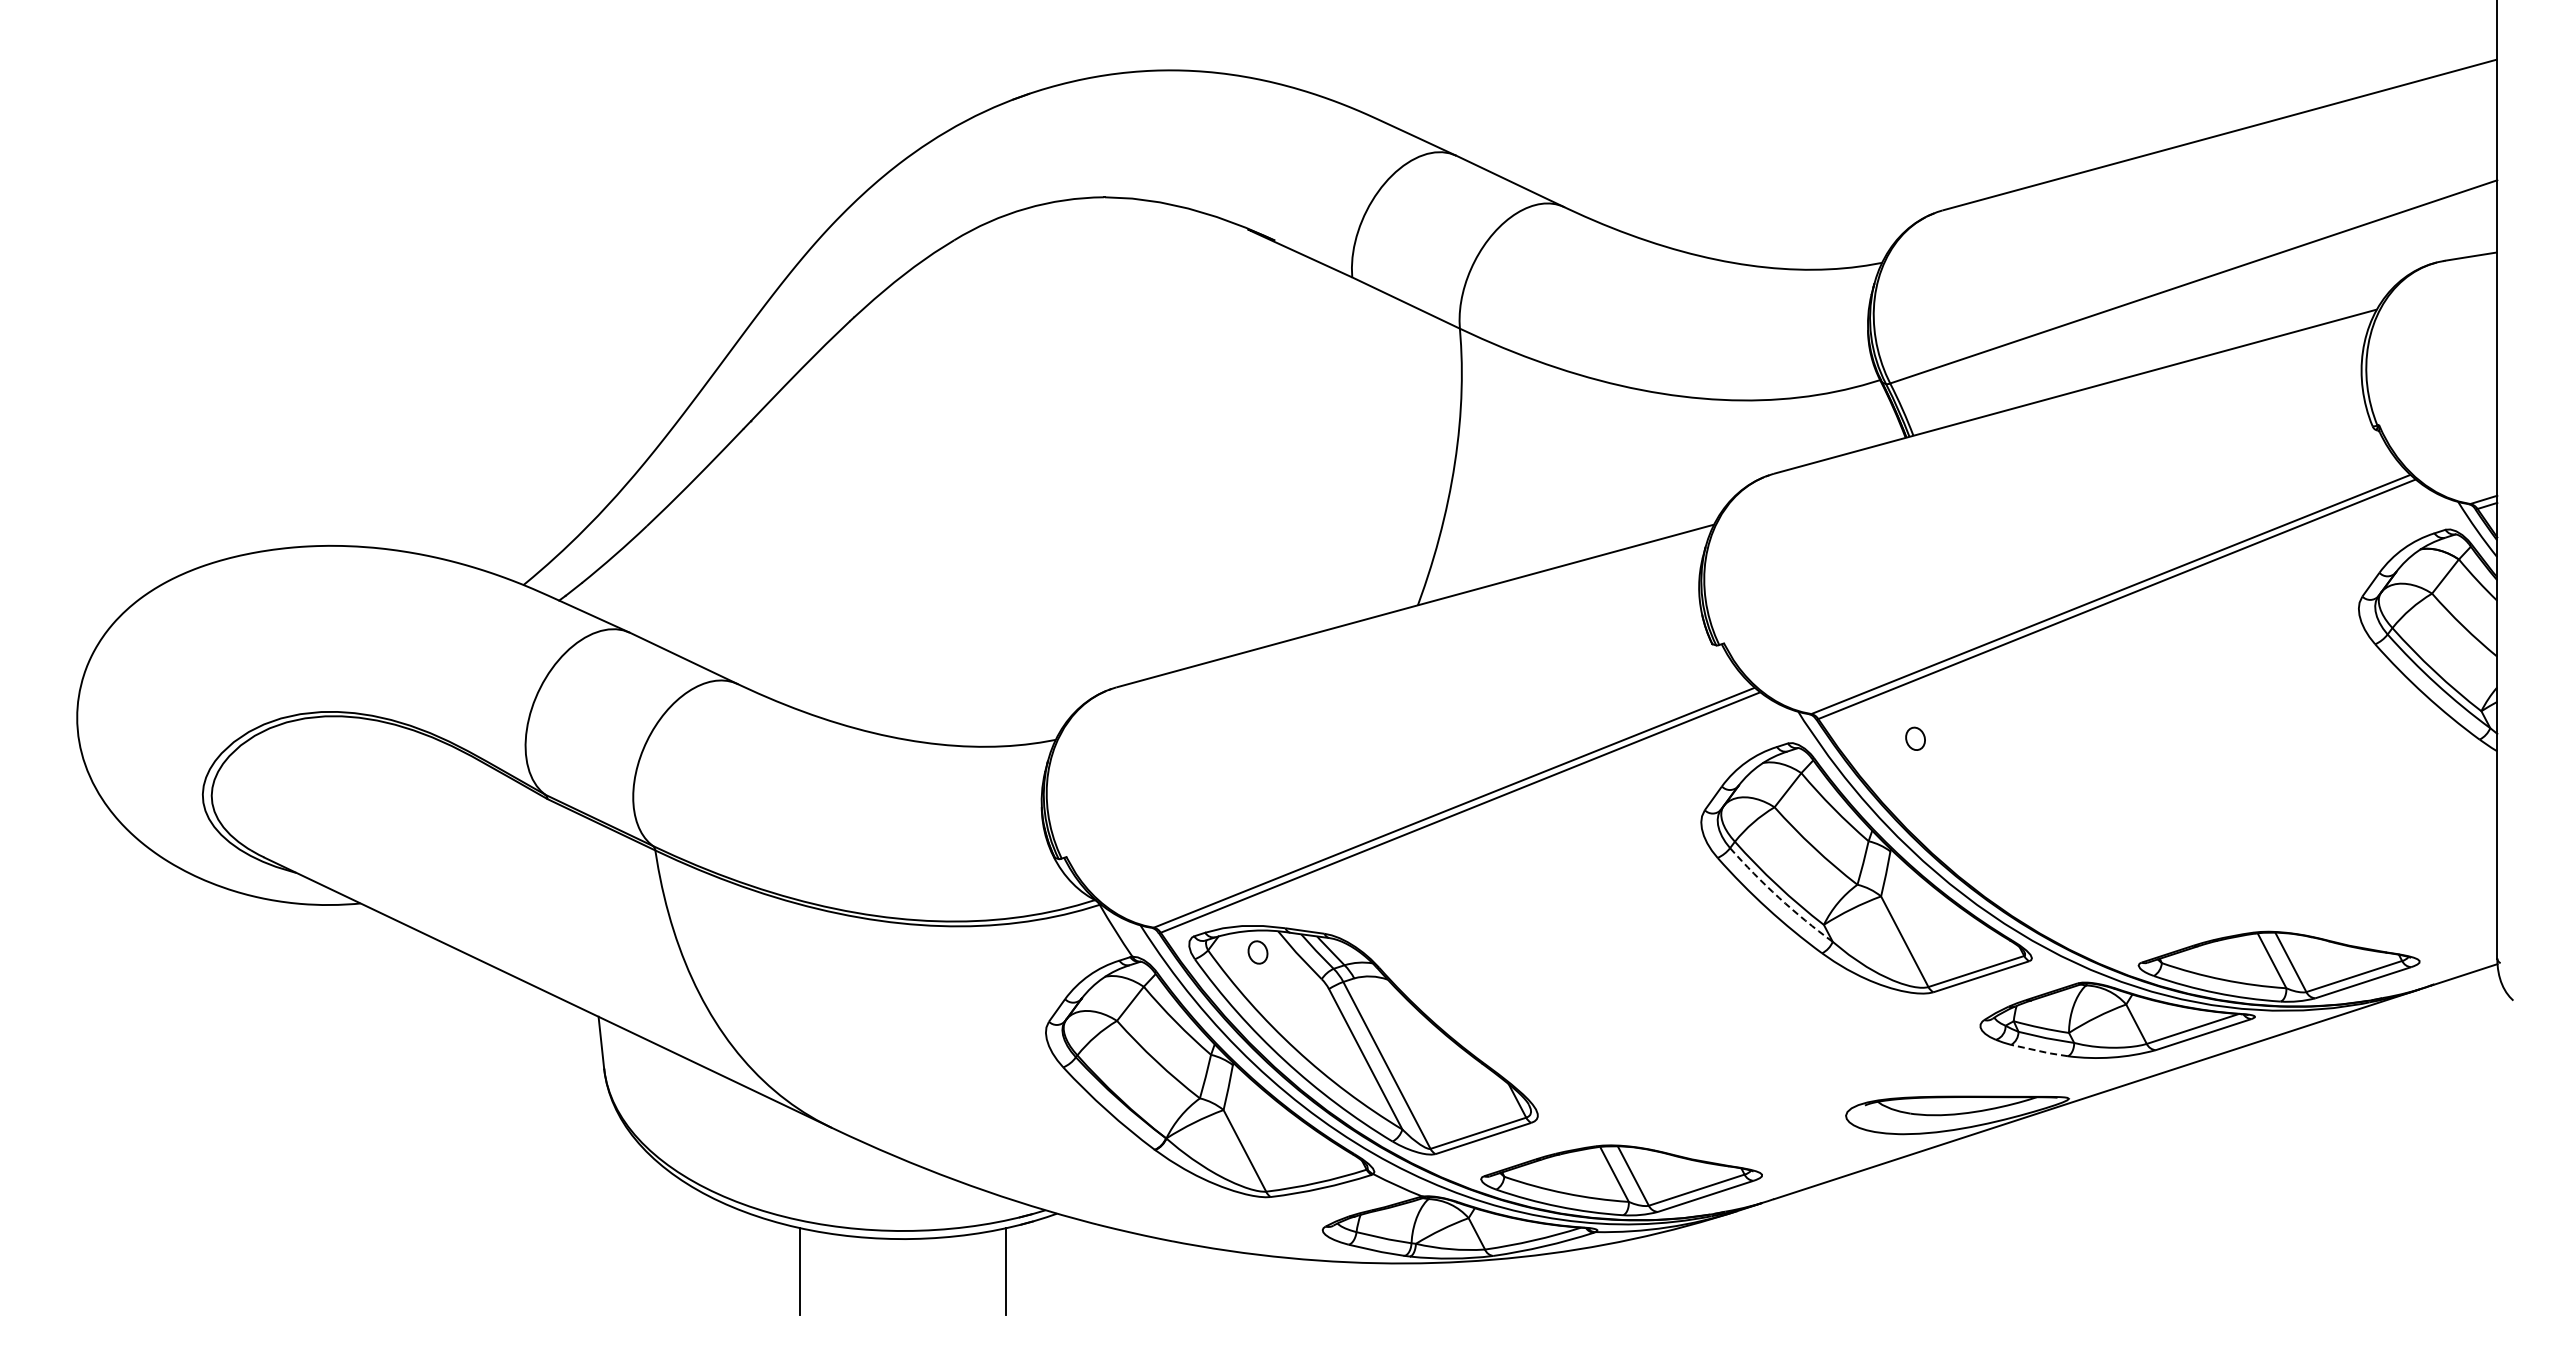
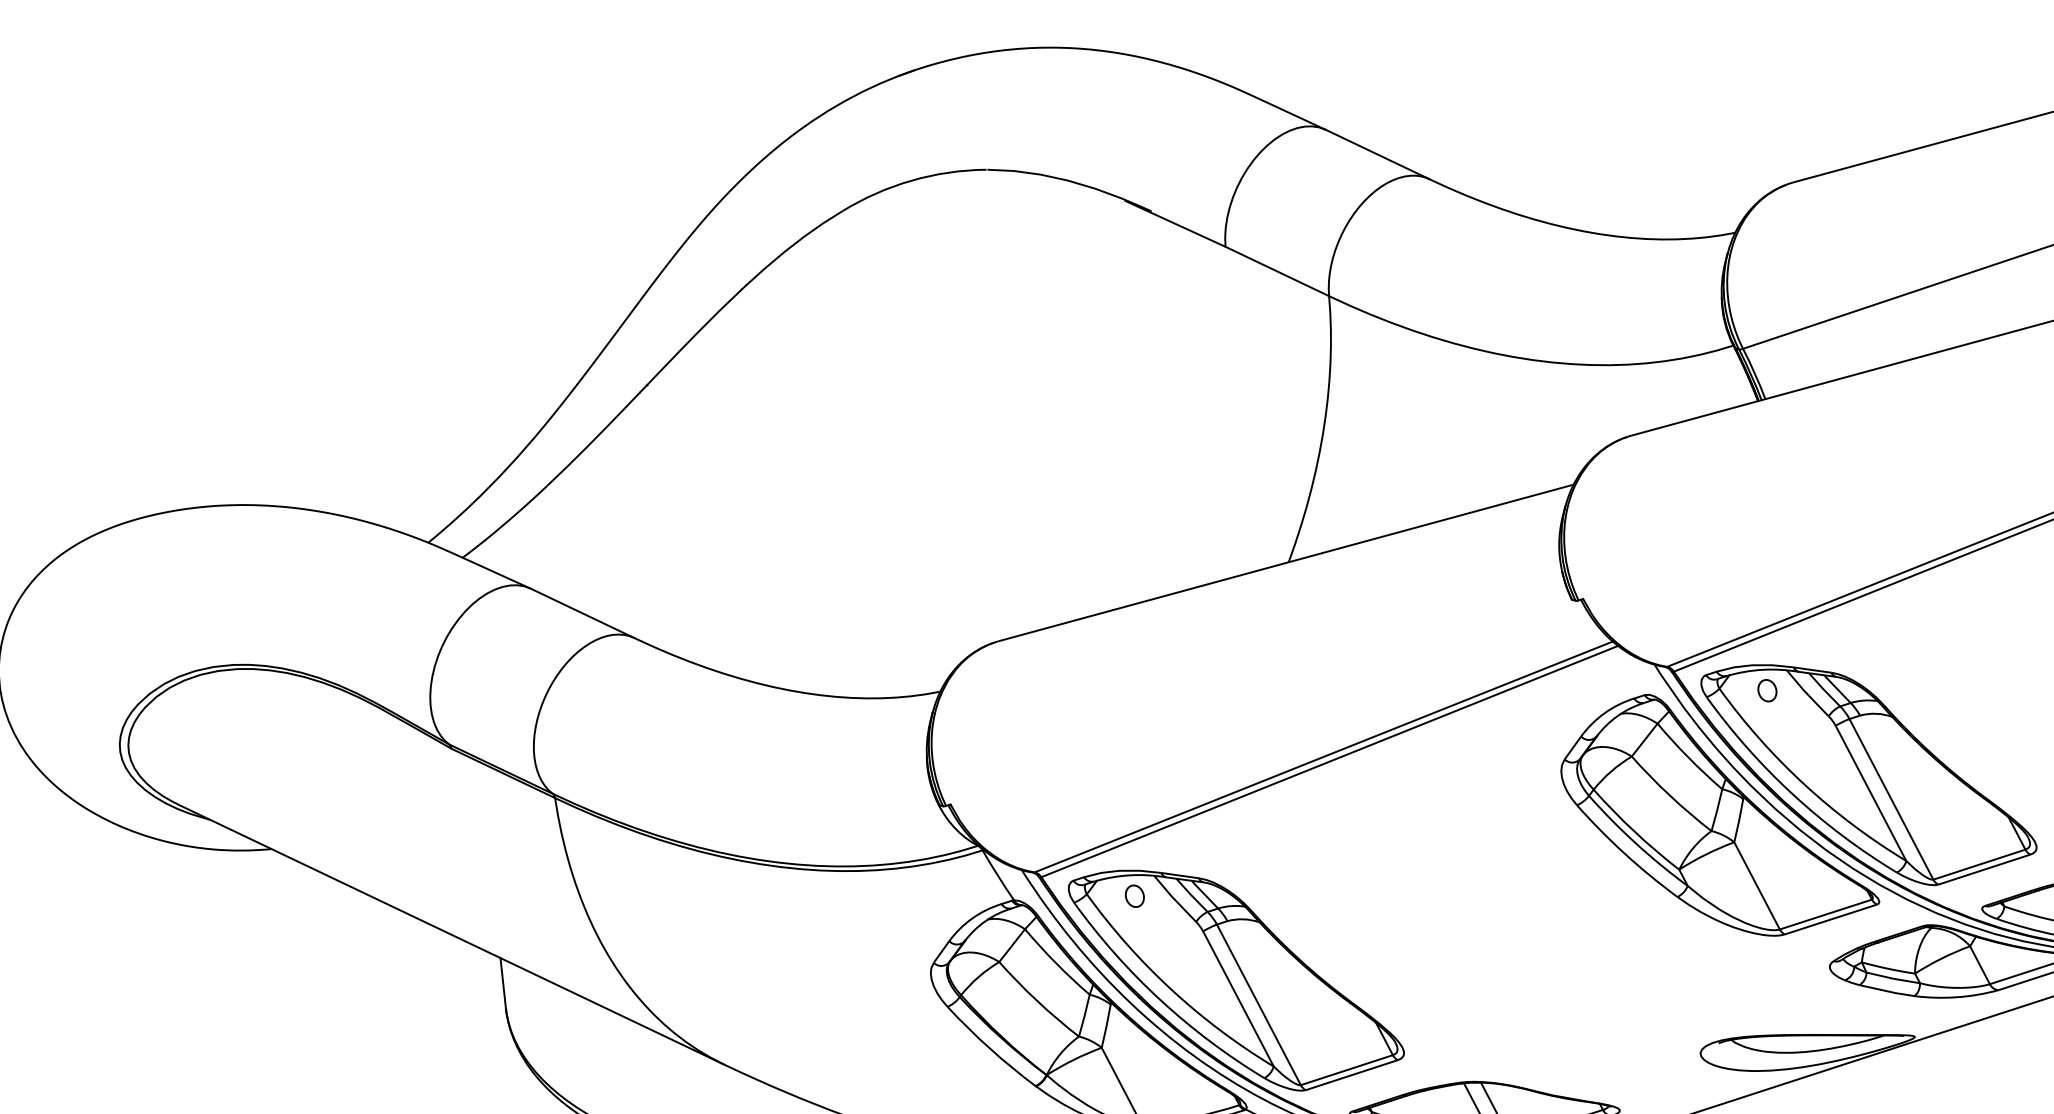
part: (2021, 826) -> (1869, 775), added
arc: (1778, 897) -> (1635, 843), dashed -> solid
line: (2040, 1051) -> (1887, 991), dashed -> solid

